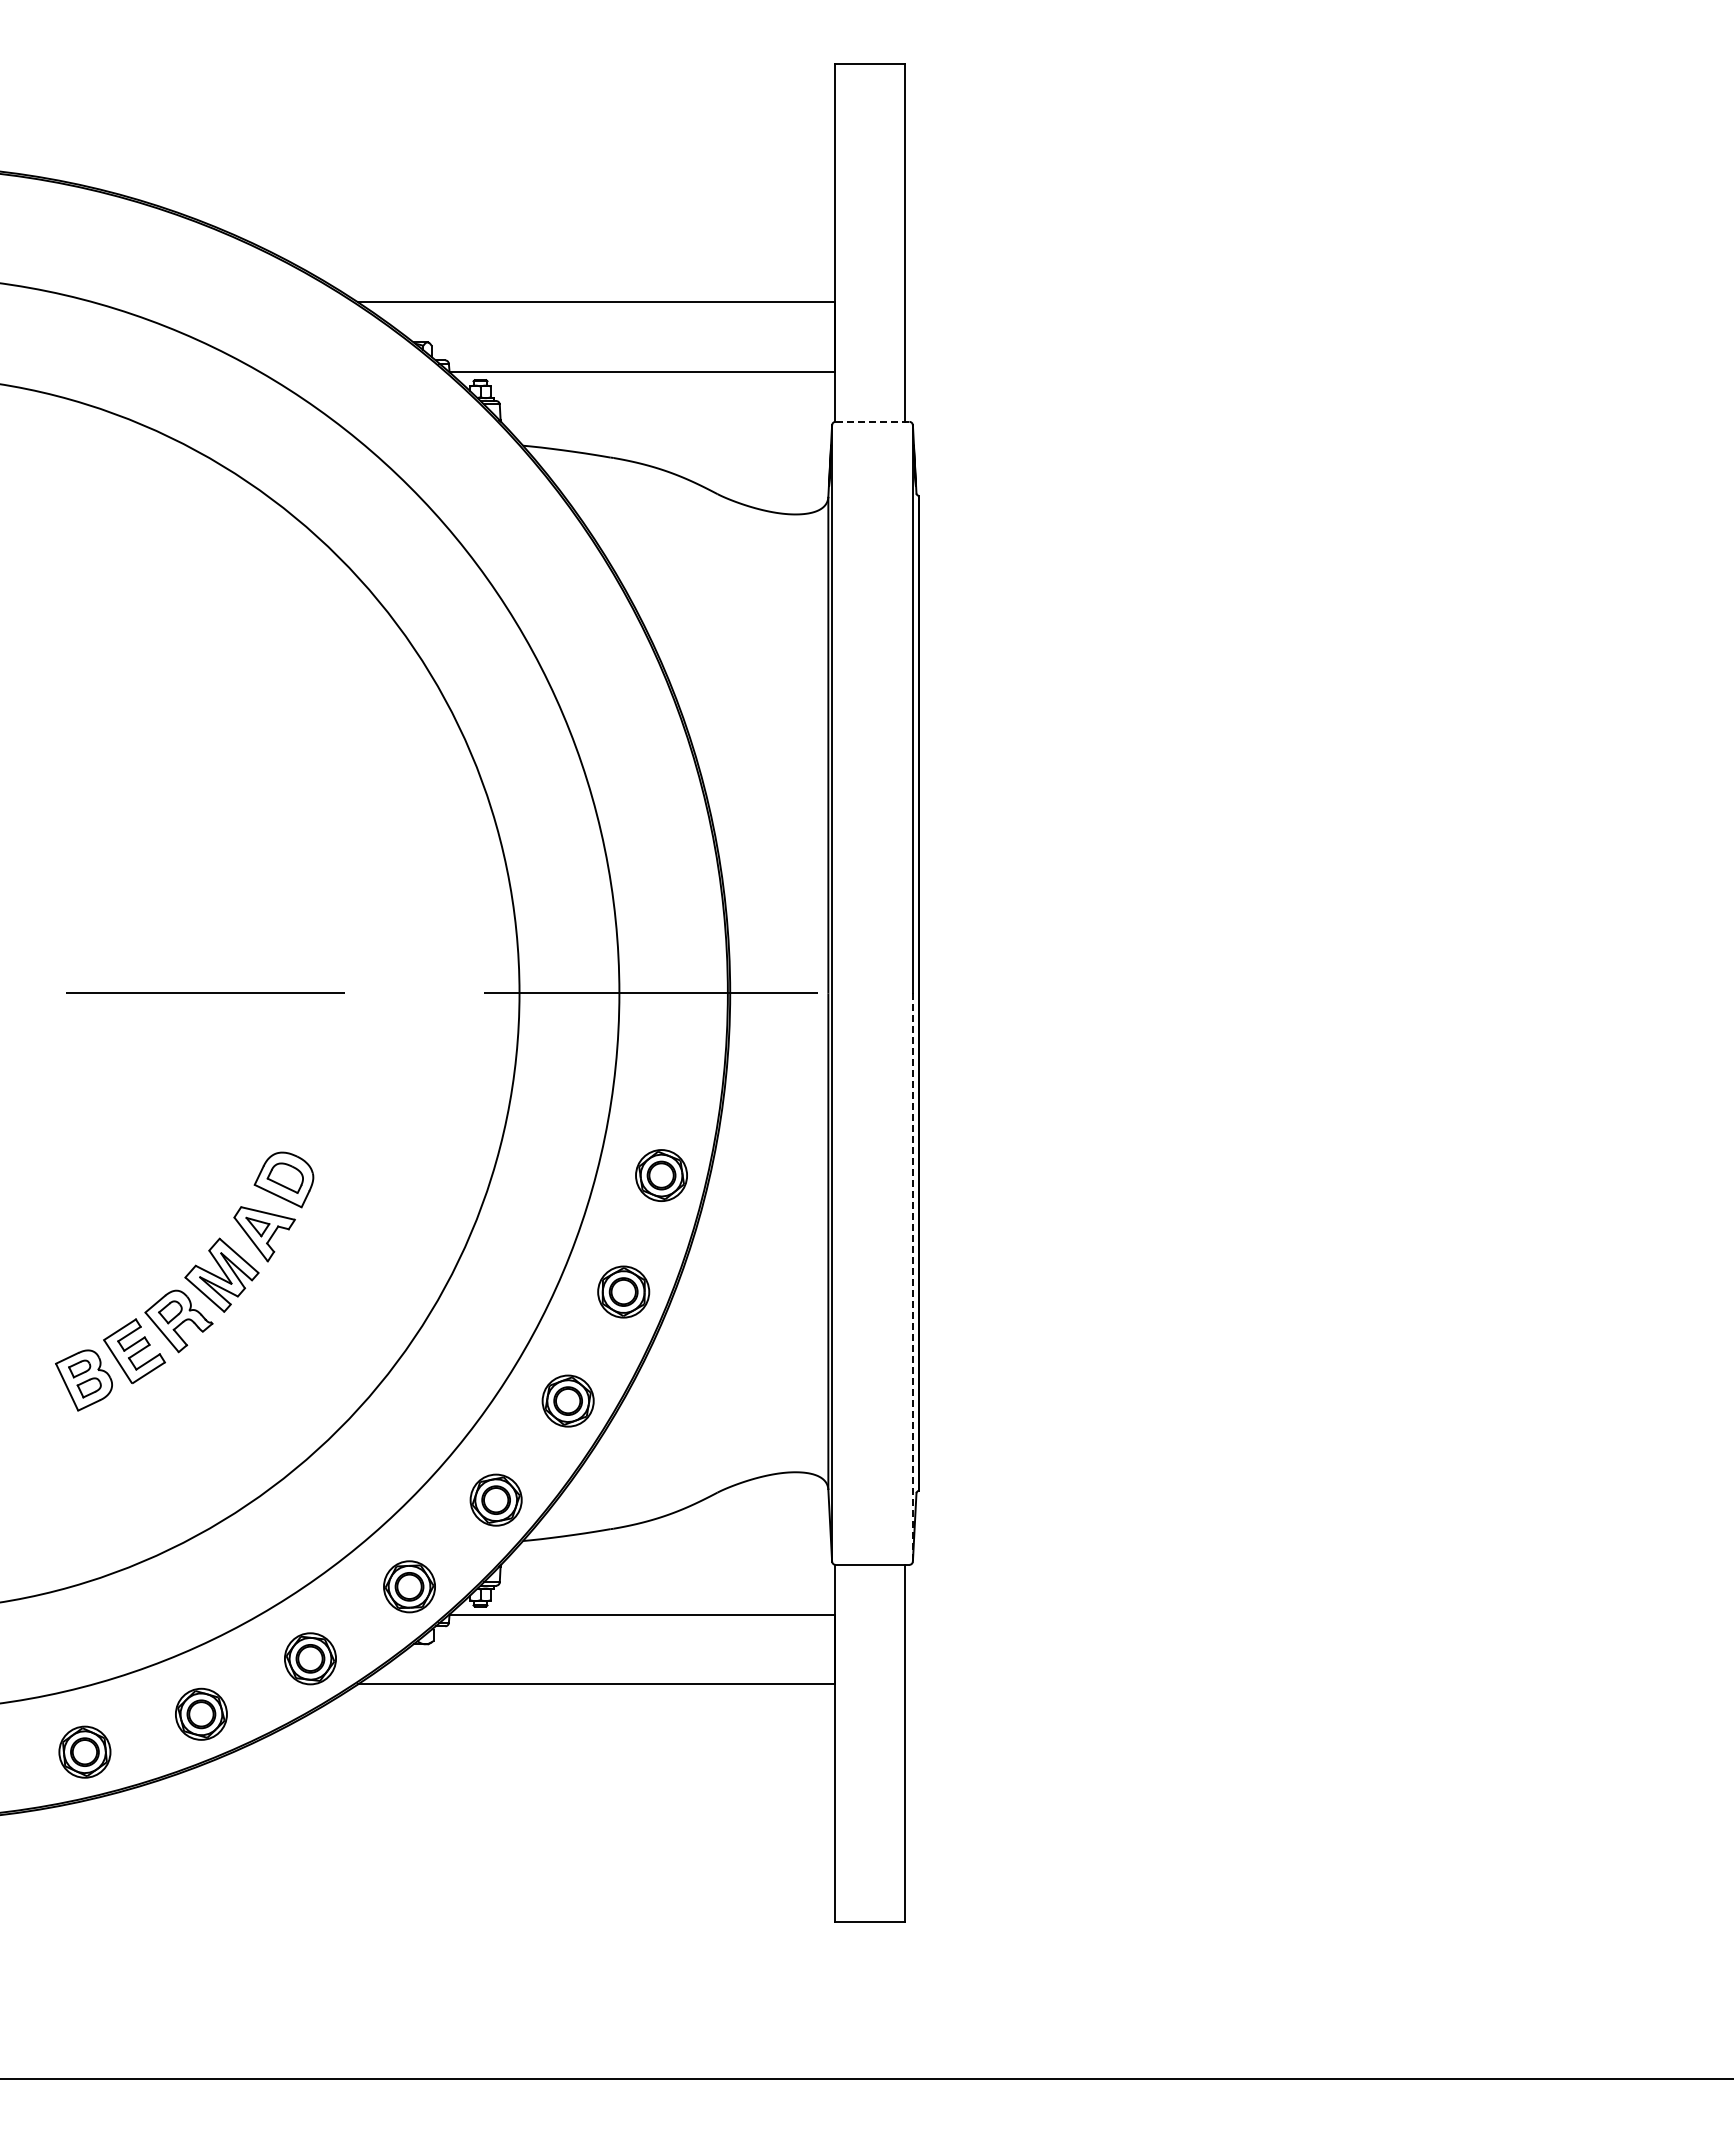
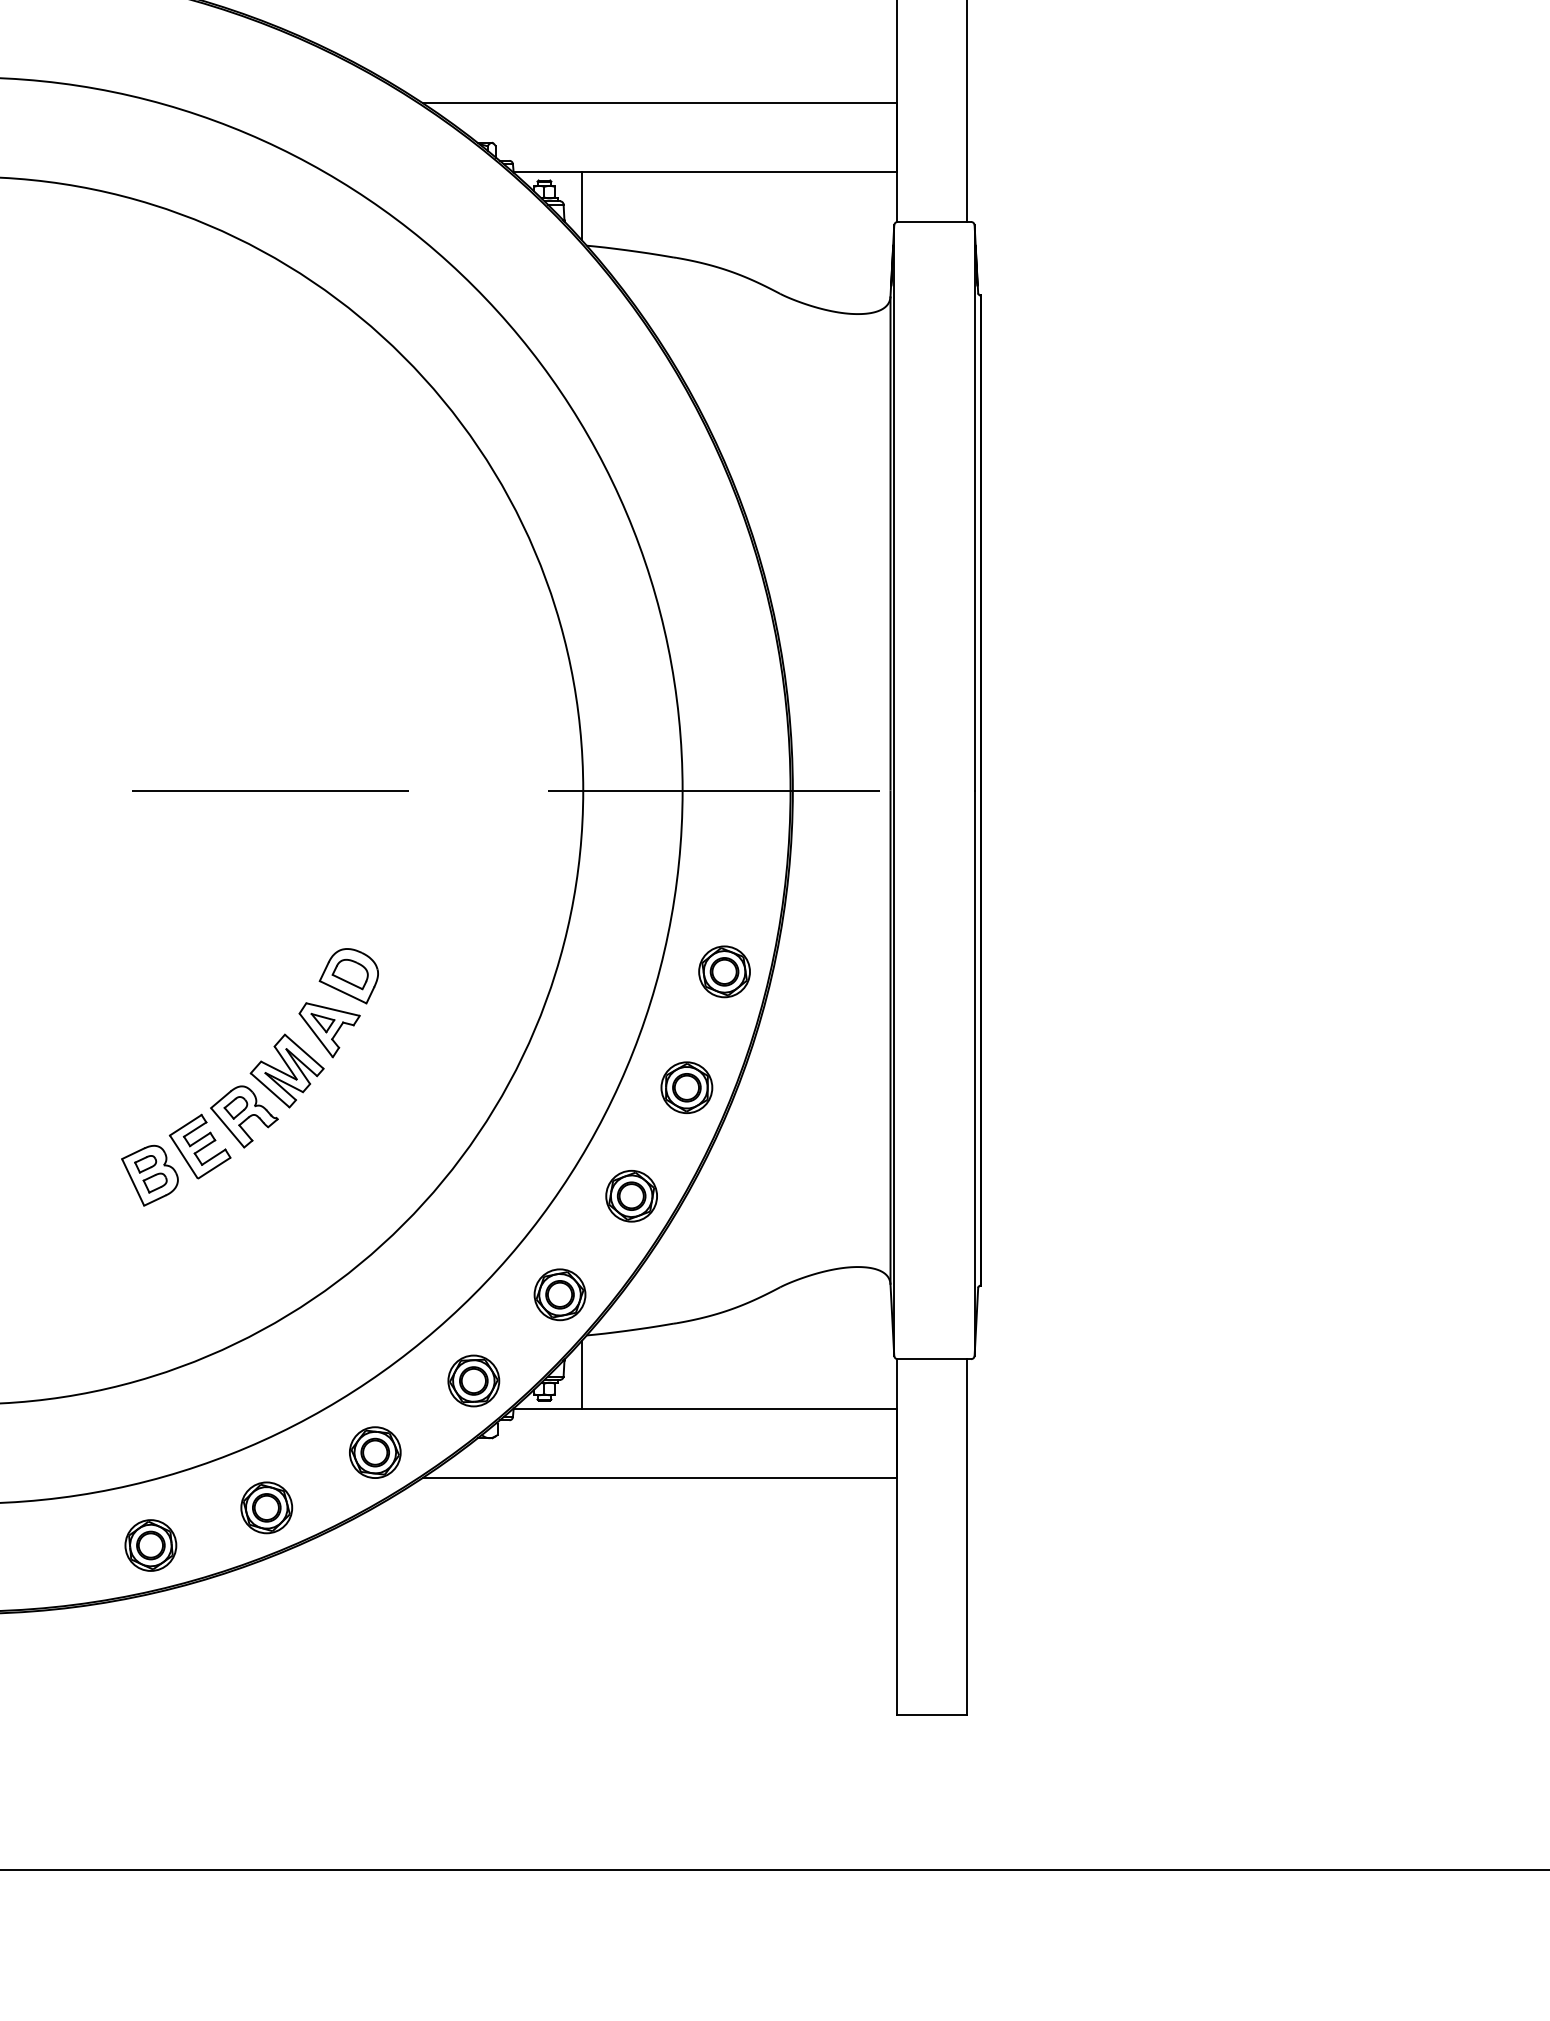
line: (518, 406) -> (582, 206), added
line: (872, 421) -> (934, 221), dashed -> solid
line: (912, 1277) -> (974, 1073), dashed -> solid
line: (518, 1580) -> (582, 1374), added

